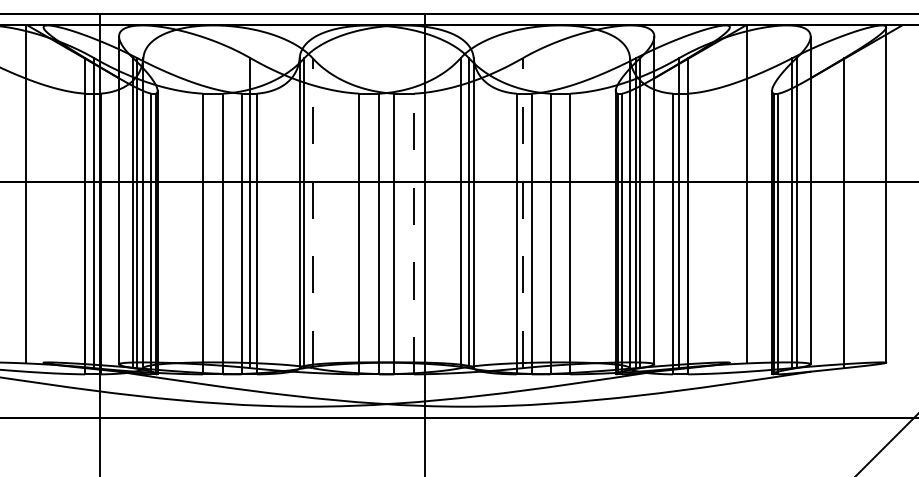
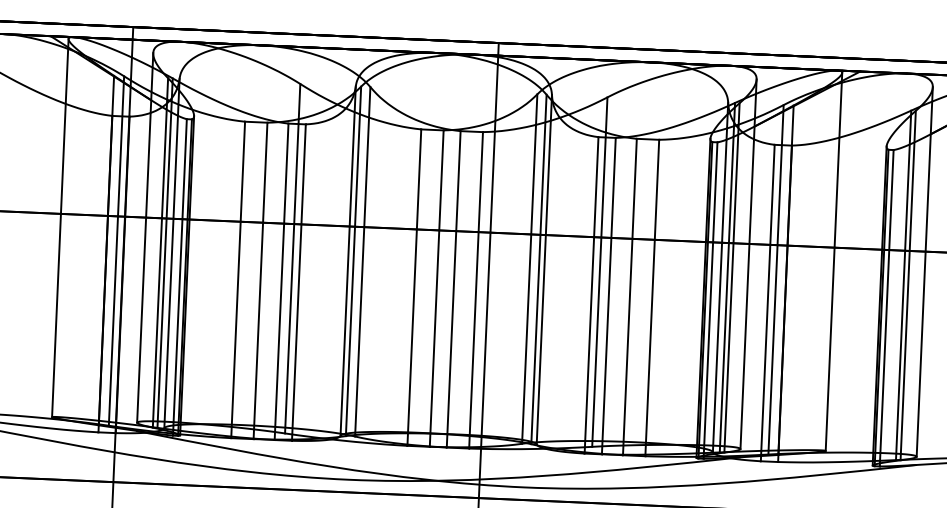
line: (25, 193) -> (60, 226), moved
line: (746, 193) -> (833, 260), moved
line: (312, 212) -> (362, 261), dashed -> solid
line: (522, 212) -> (599, 271), dashed -> solid
line: (414, 233) -> (476, 289), dashed -> solid

